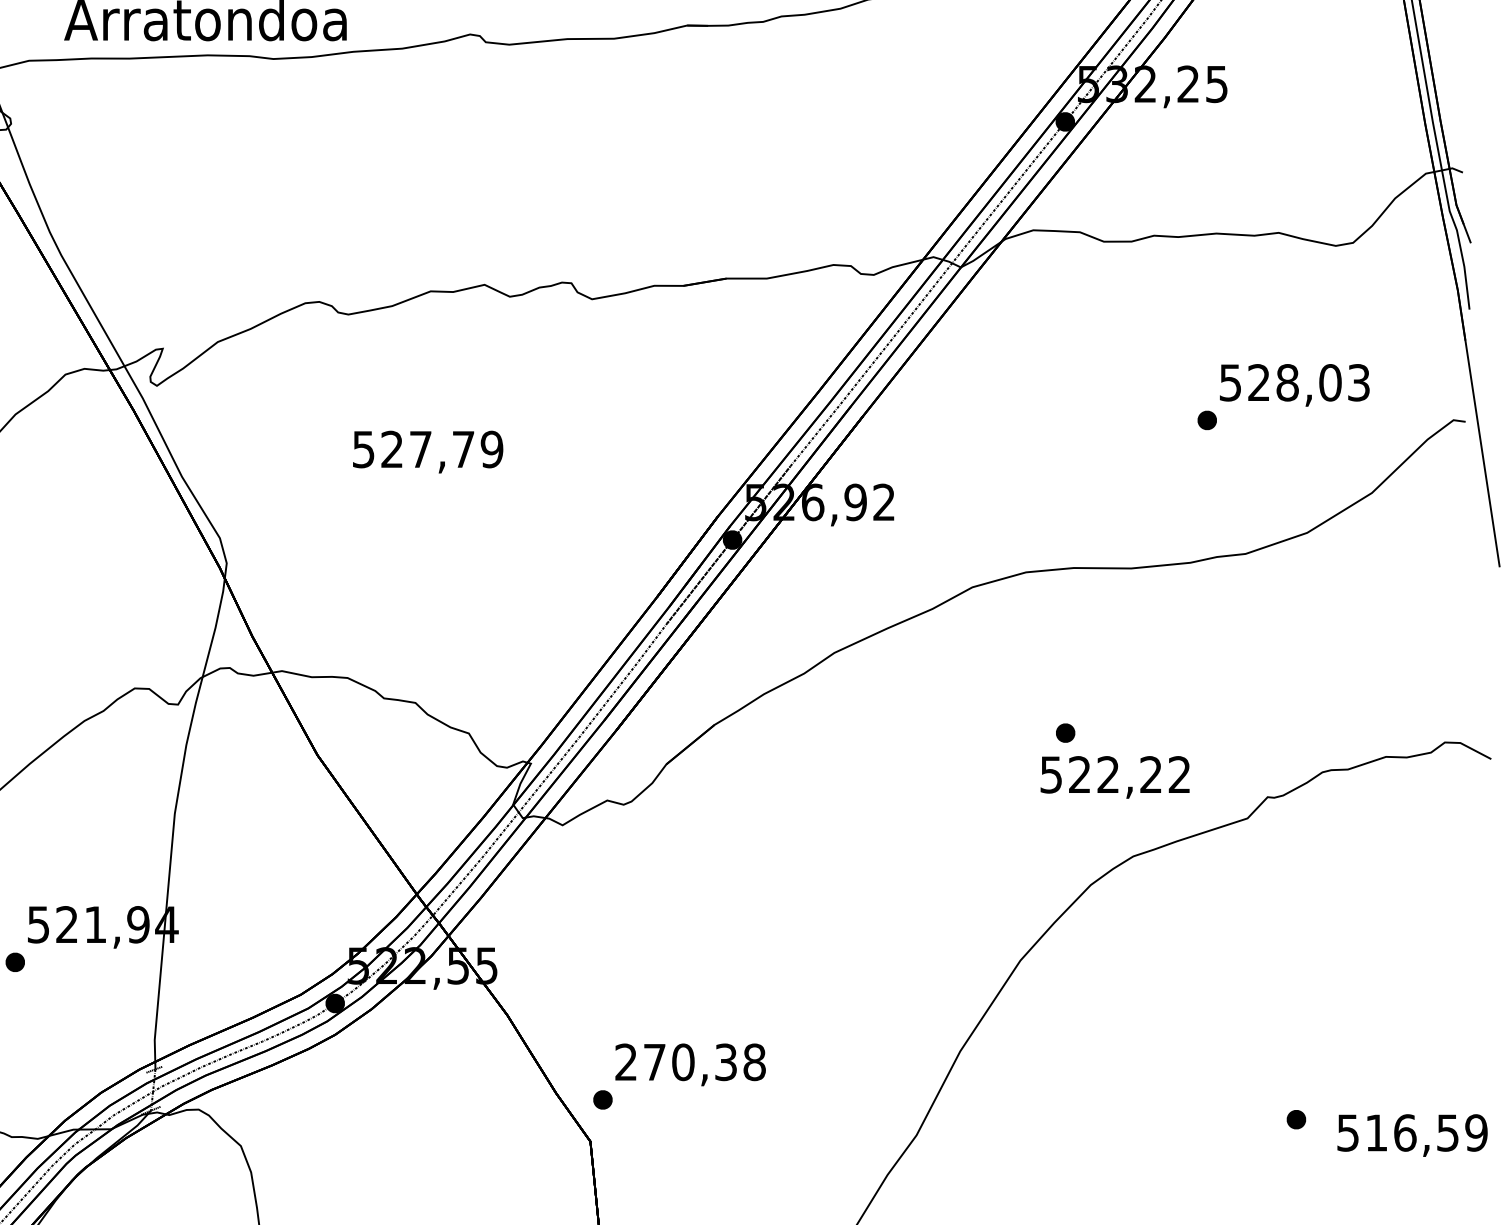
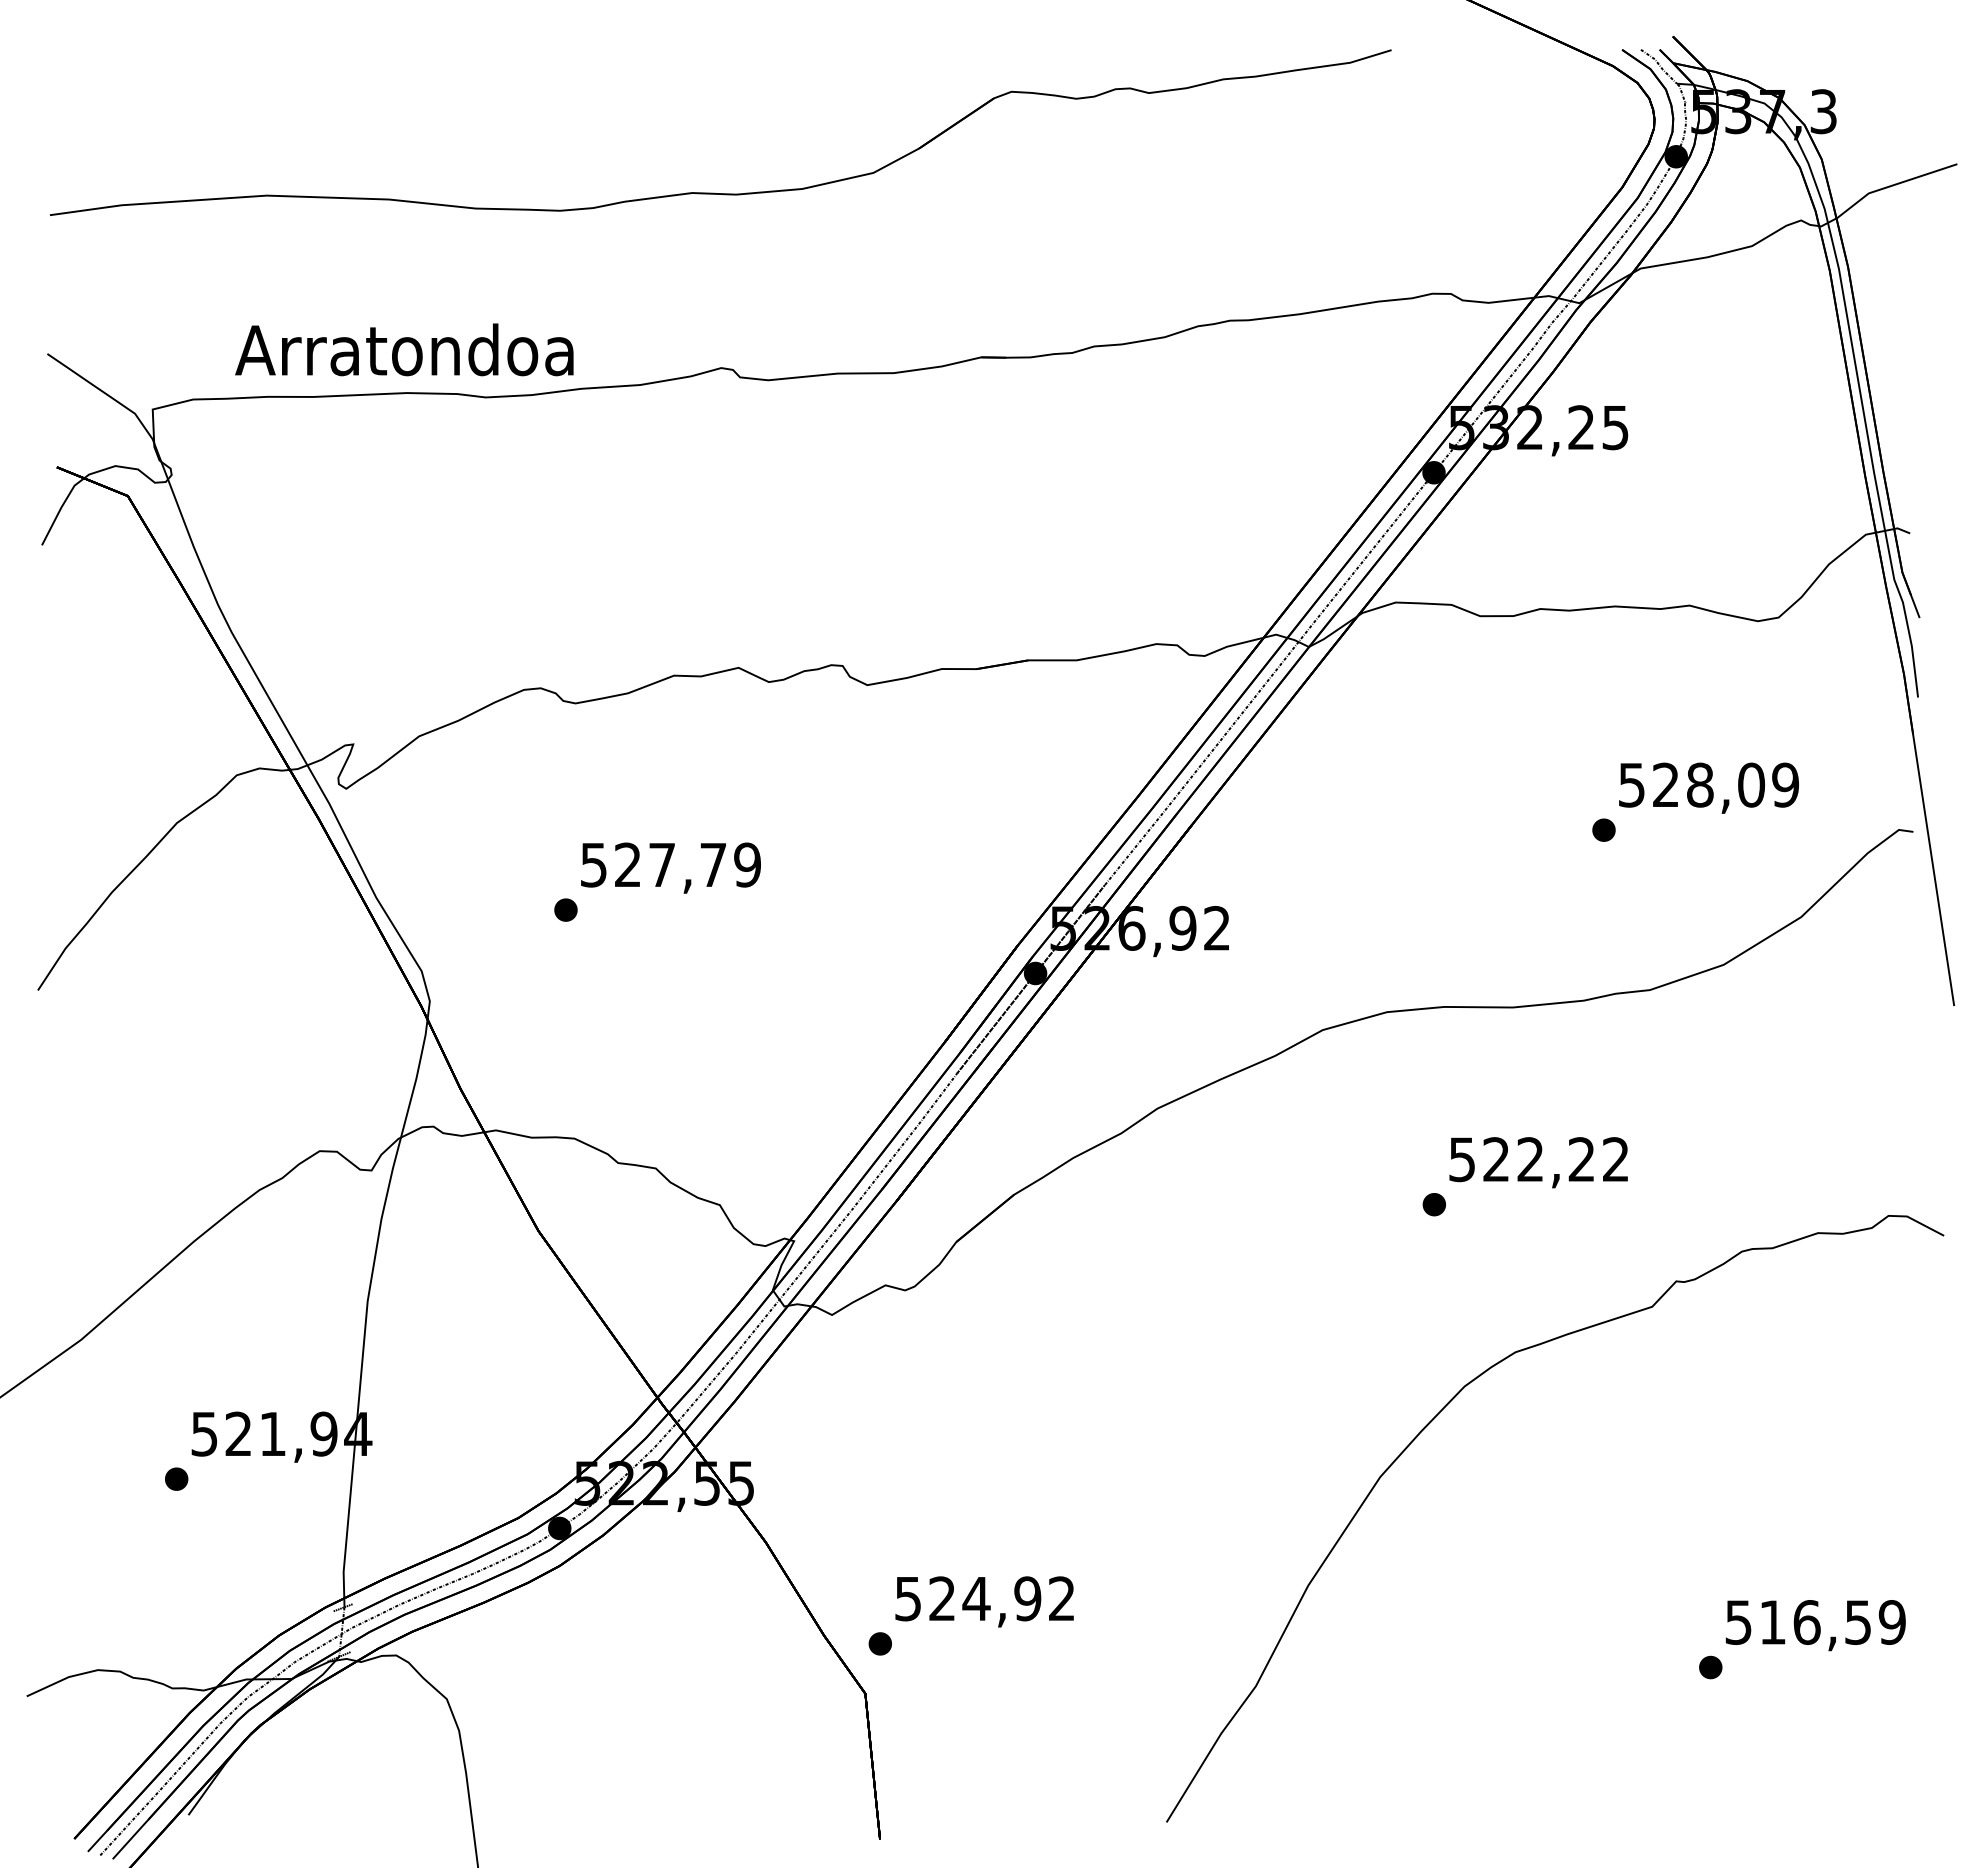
text: (1358, 382) -> (1785, 784), 528,03 -> 528,09
part: (340, 486) -> (565, 909), added
text: (1114, 777) -> (1538, 1162), moved
text: (690, 1062) -> (985, 1598), 270,38 -> 524,92
text: (1412, 1135) -> (1815, 1625), moved

